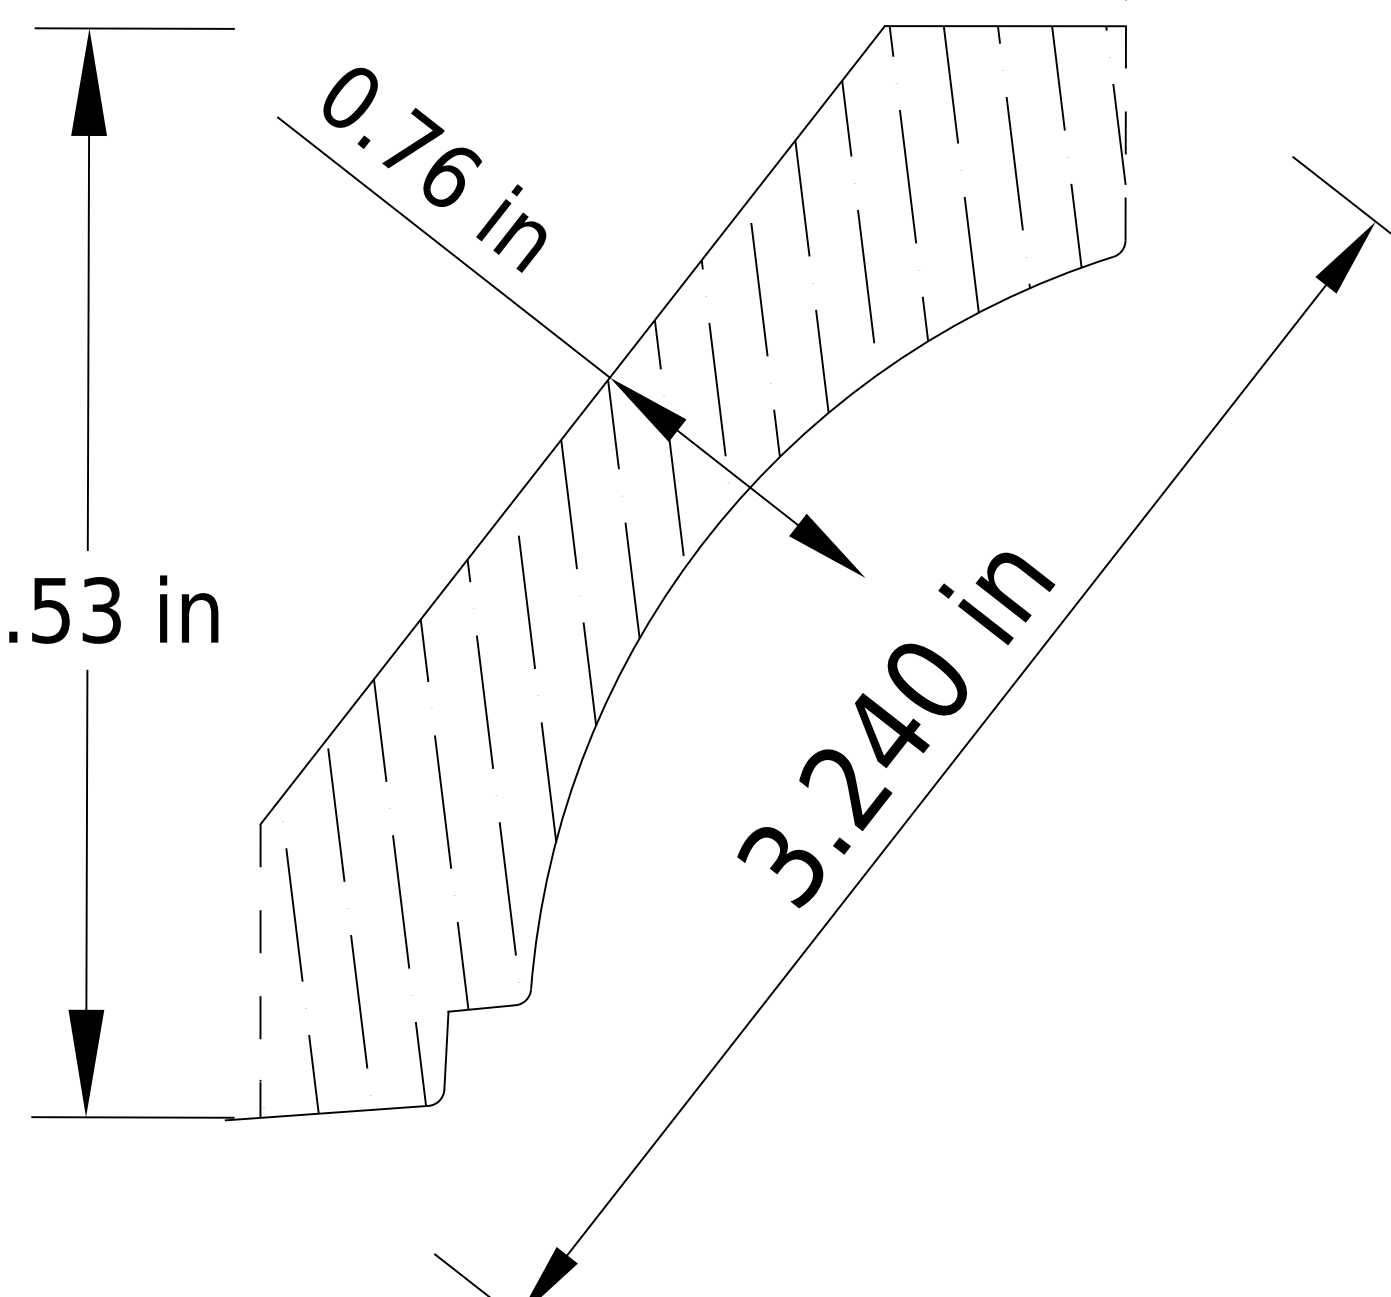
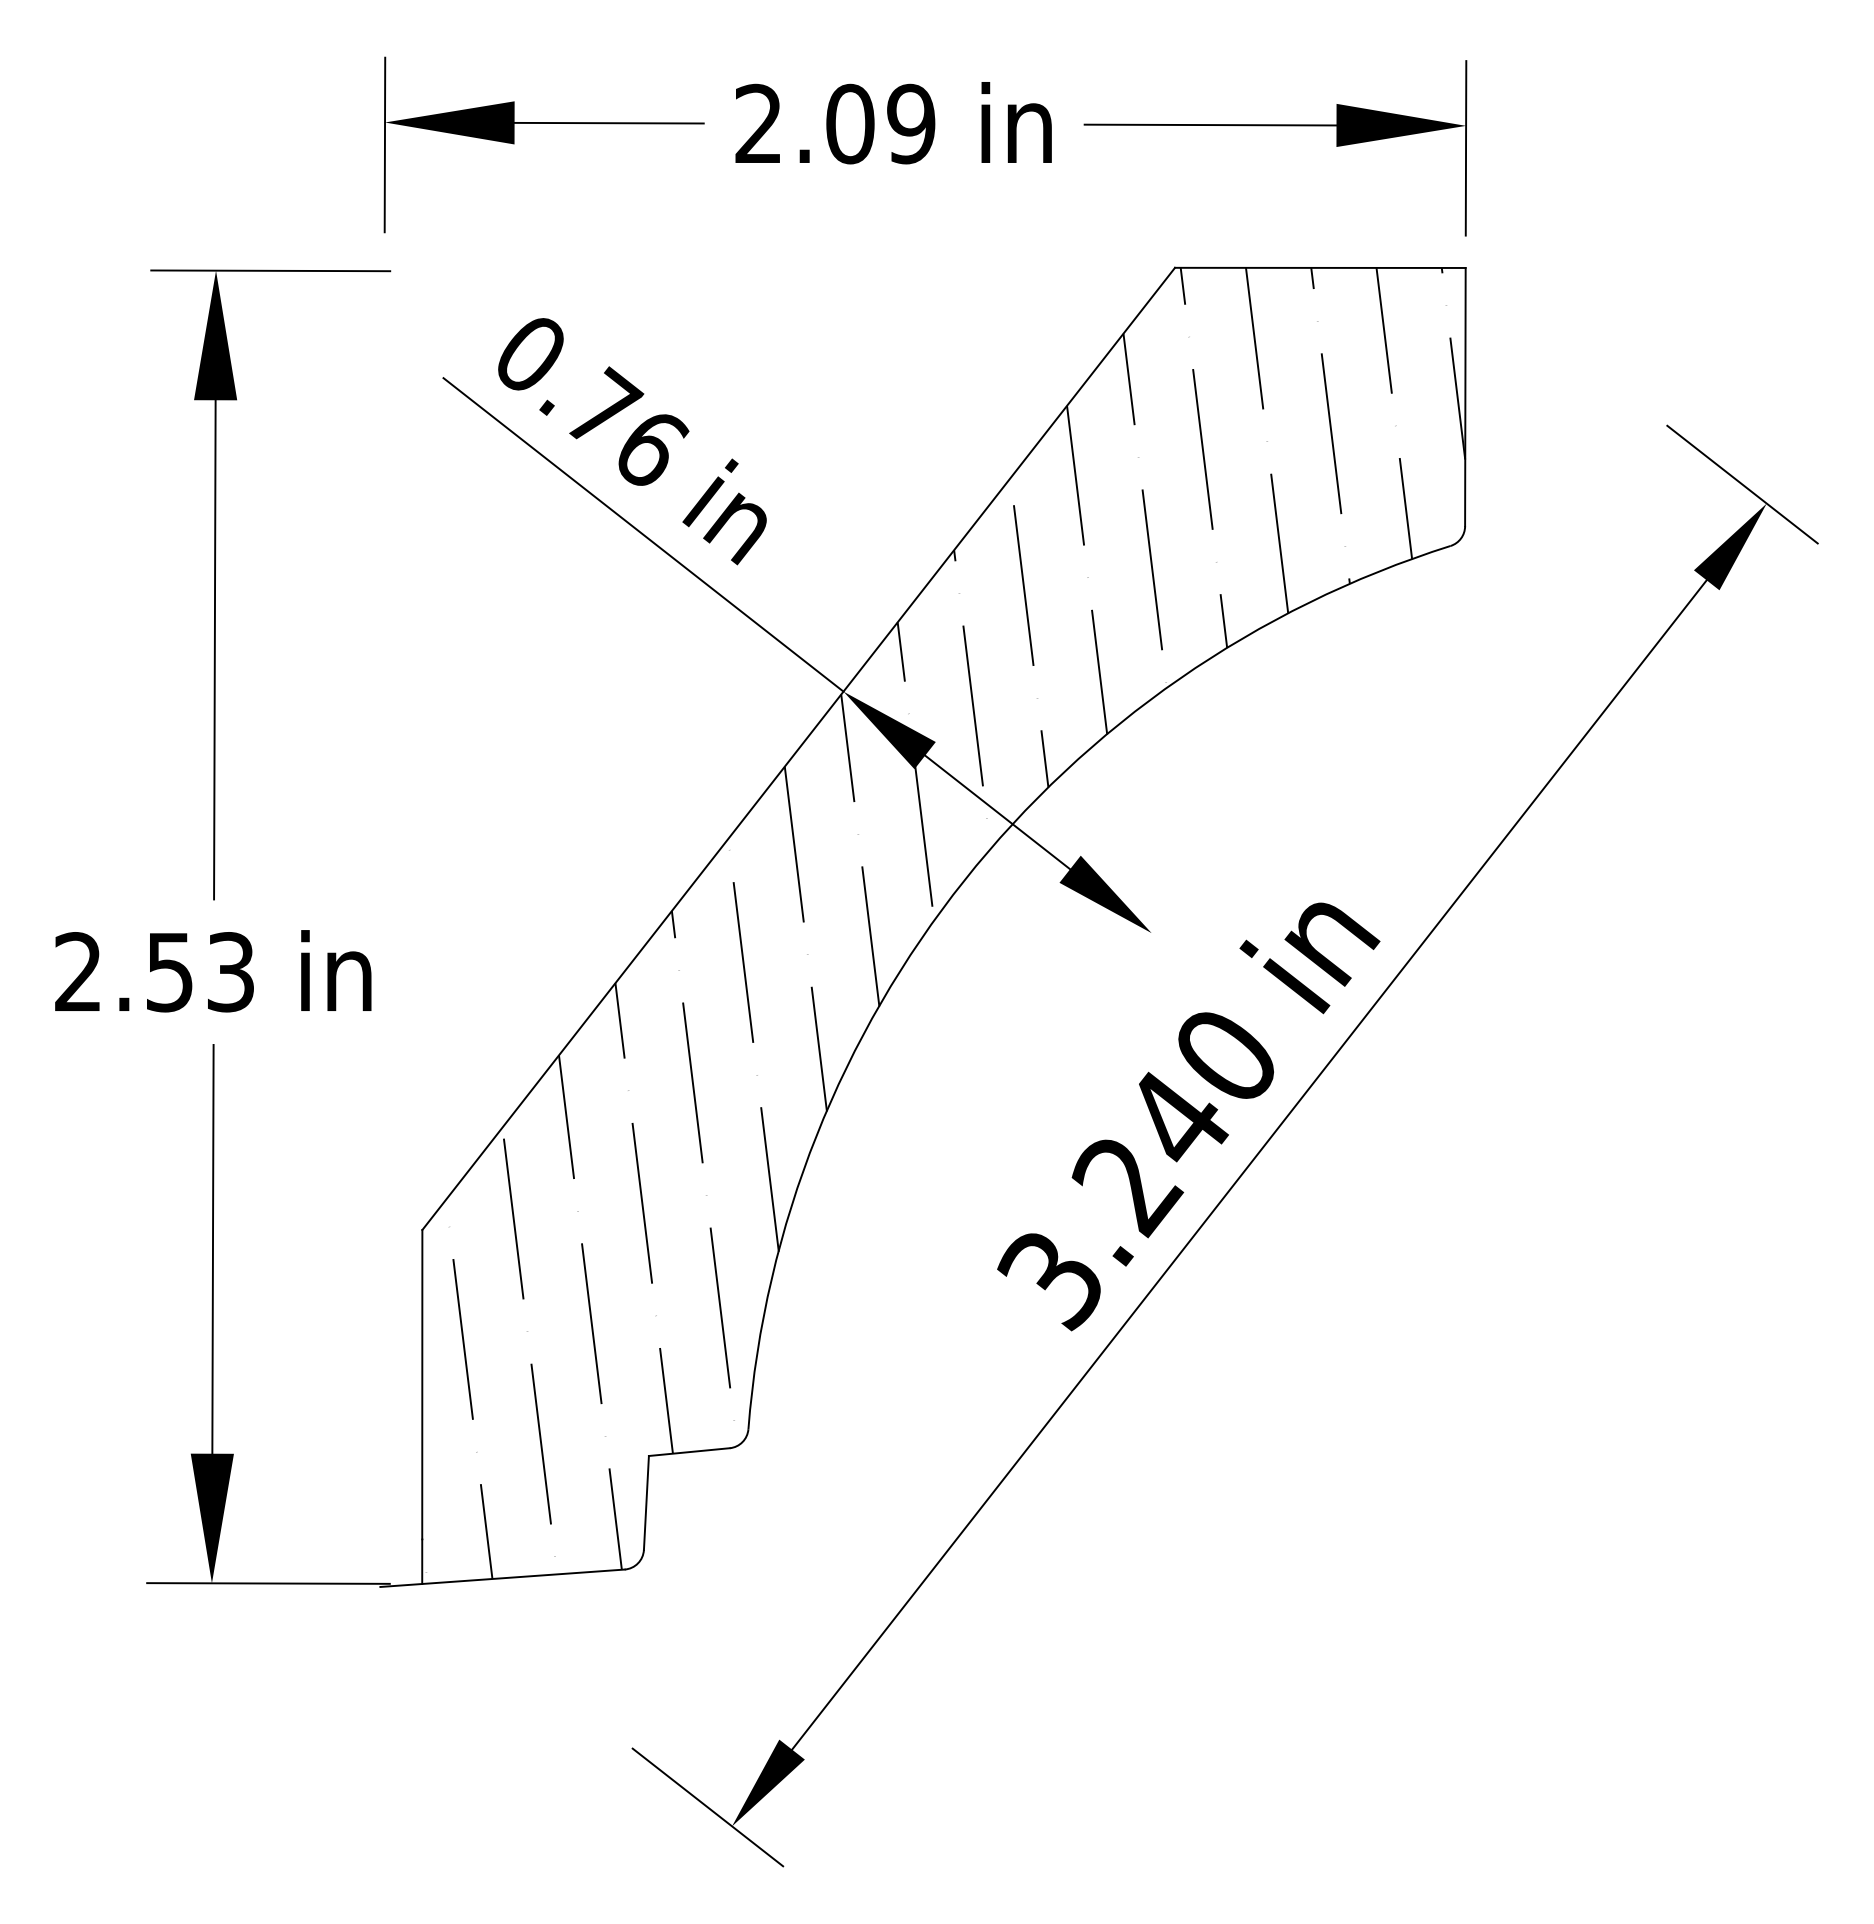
line: (1125, 132) -> (1465, 396), dashed -> solid
line: (260, 970) -> (422, 1406), dashed -> solid

